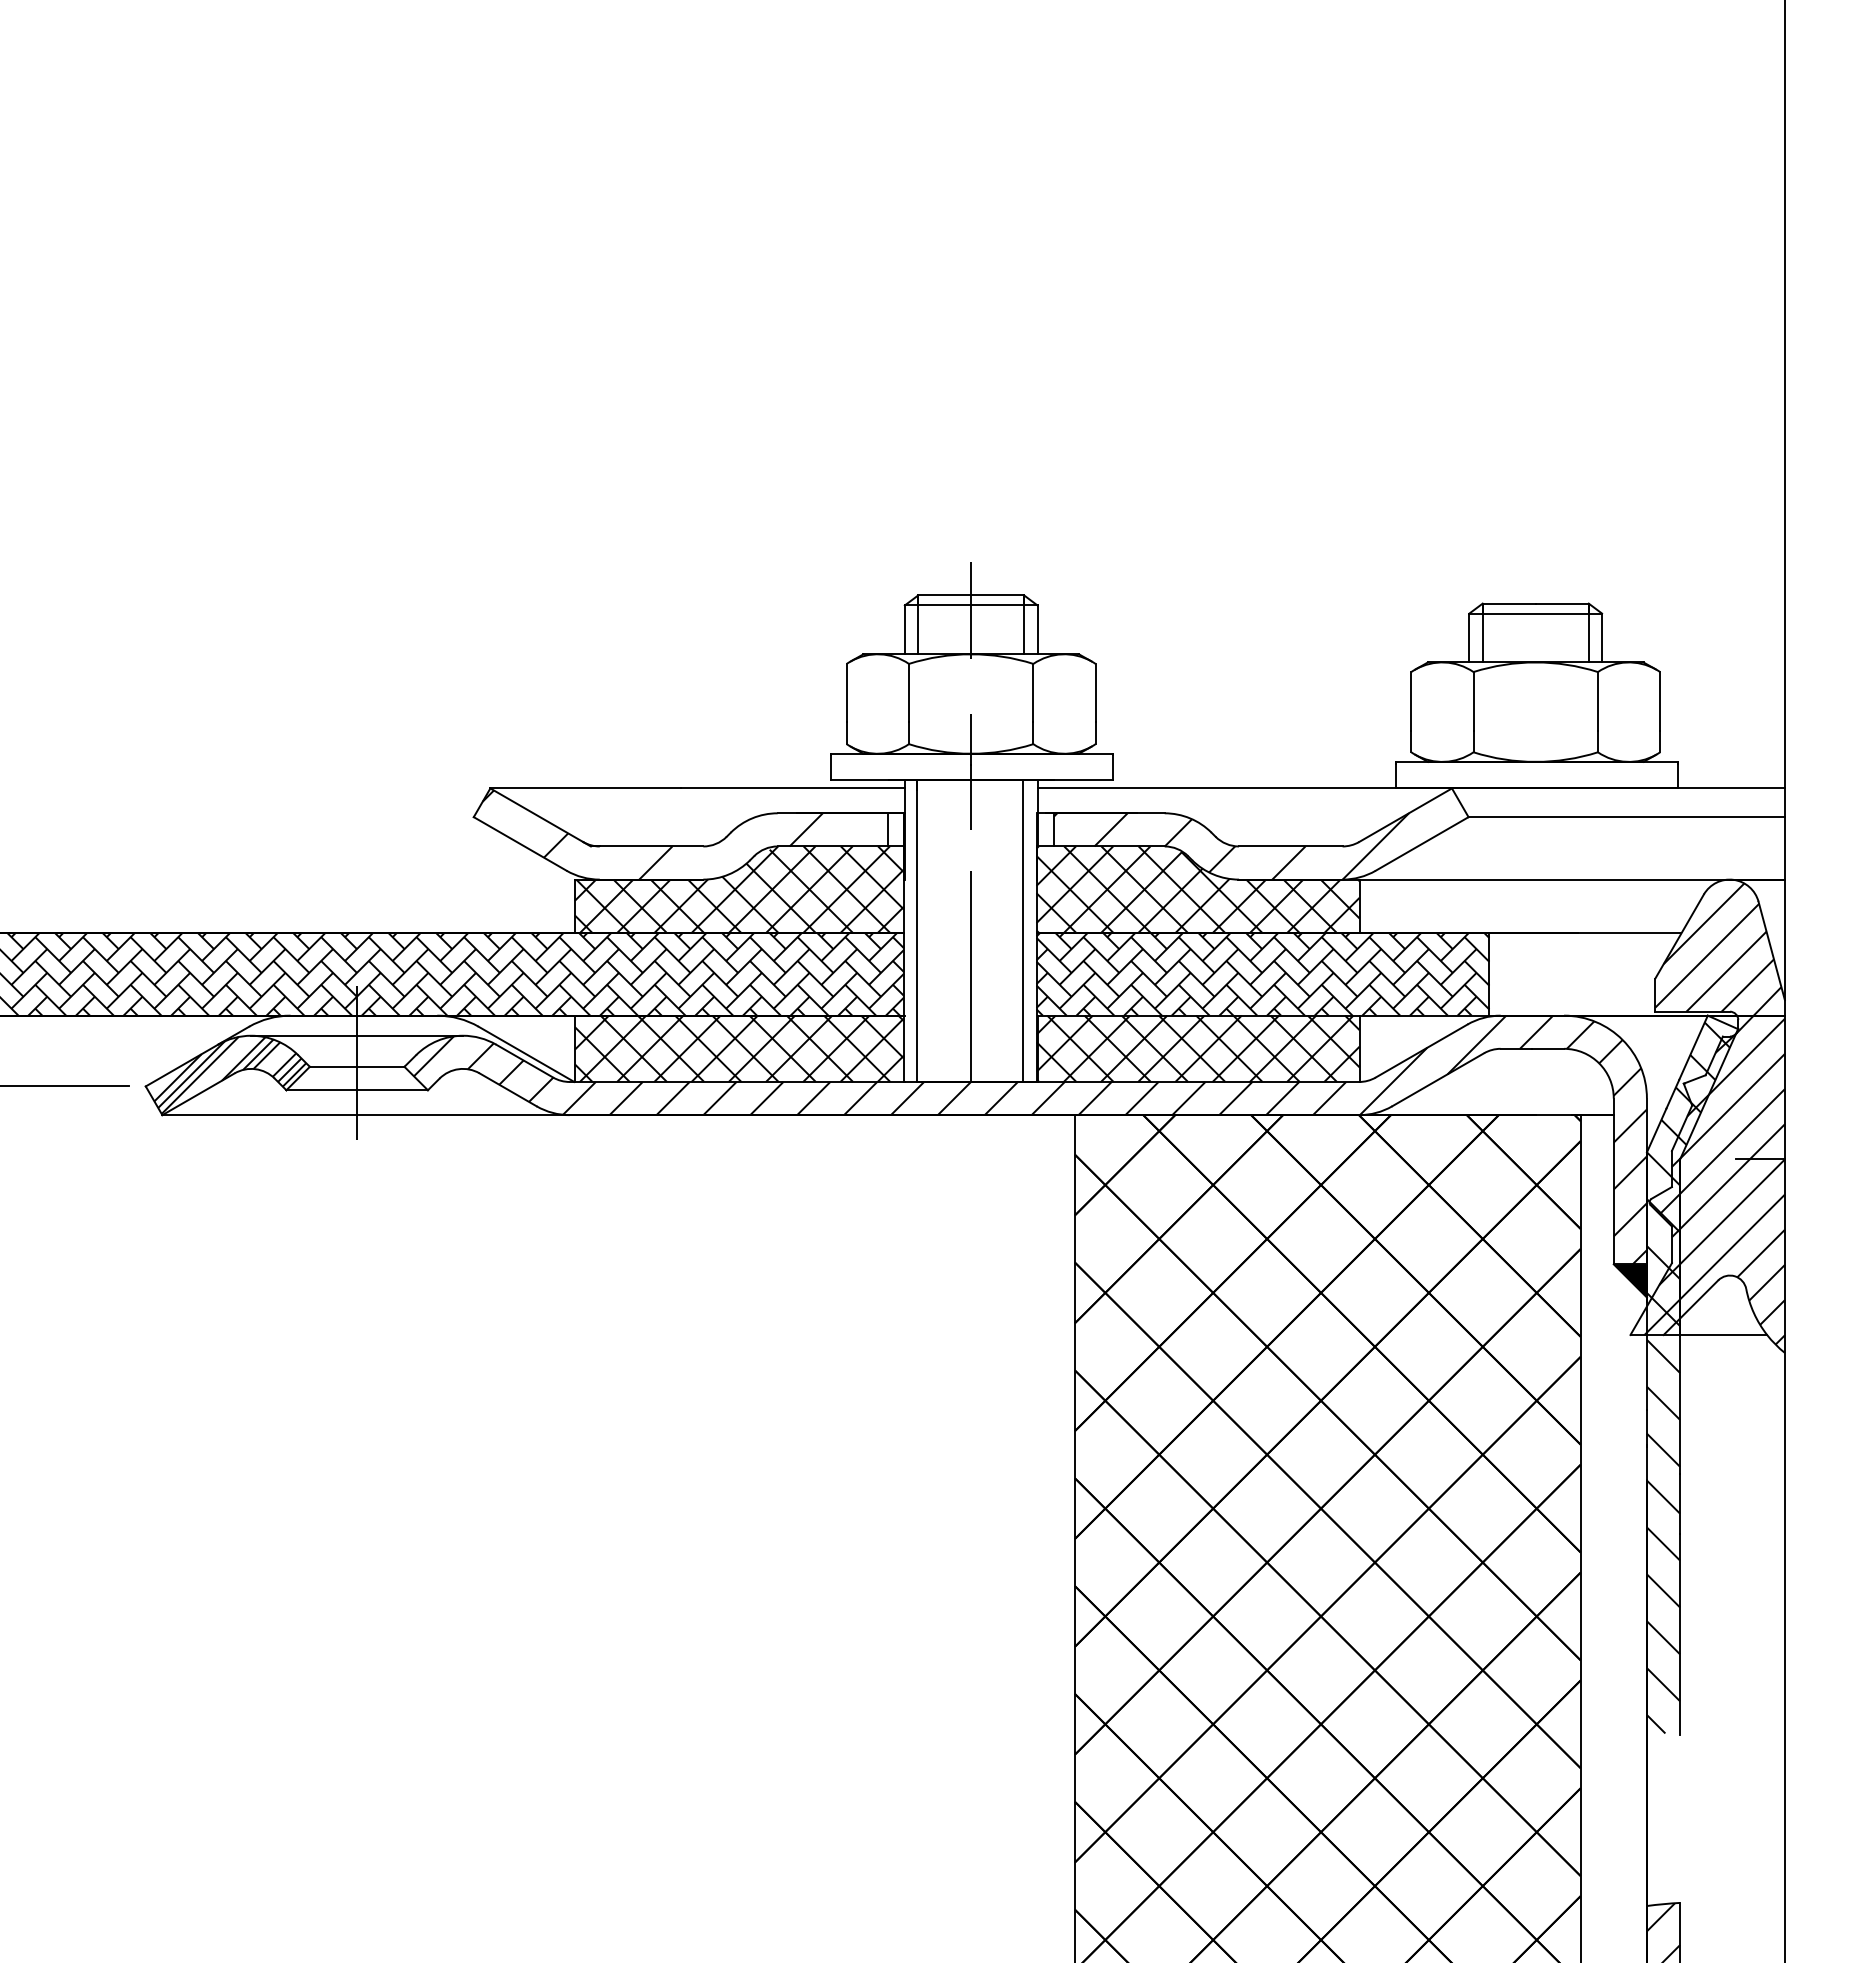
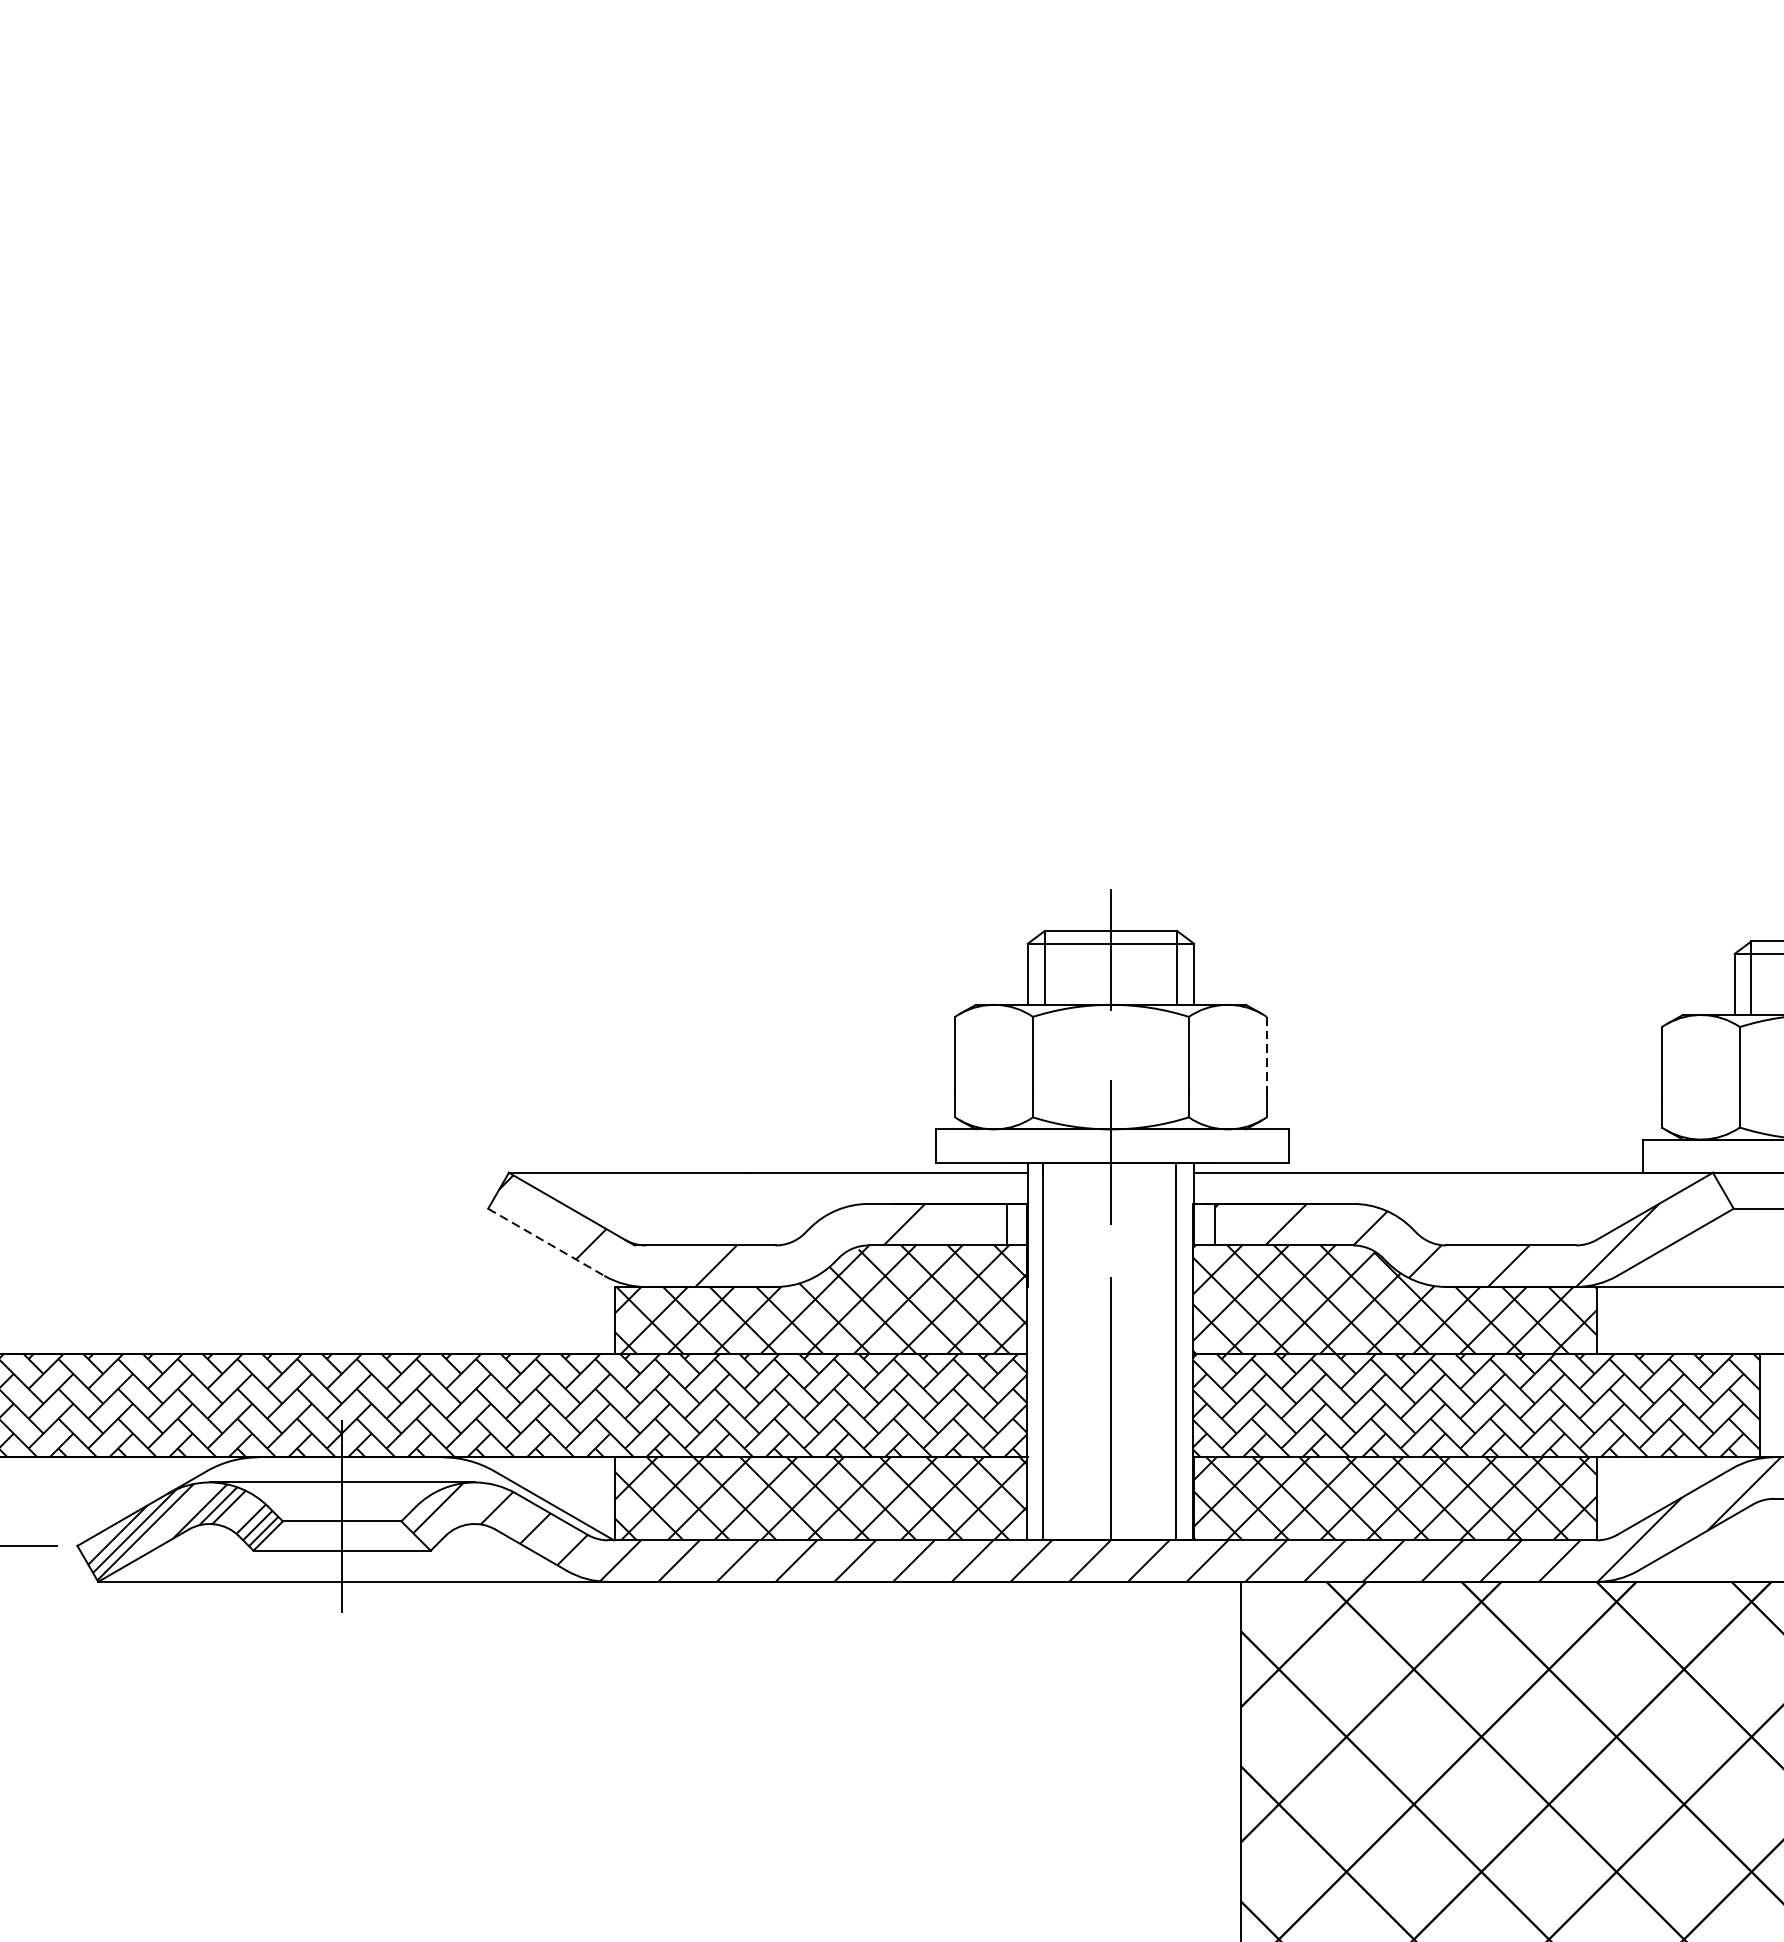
line: (1095, 693) -> (1266, 1053), solid -> dashed
line: (520, 843) -> (546, 1241), solid -> dashed

